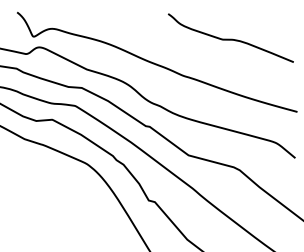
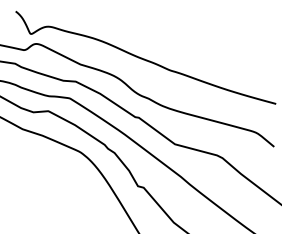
curve: (230, 38) -> (213, 35), removed

